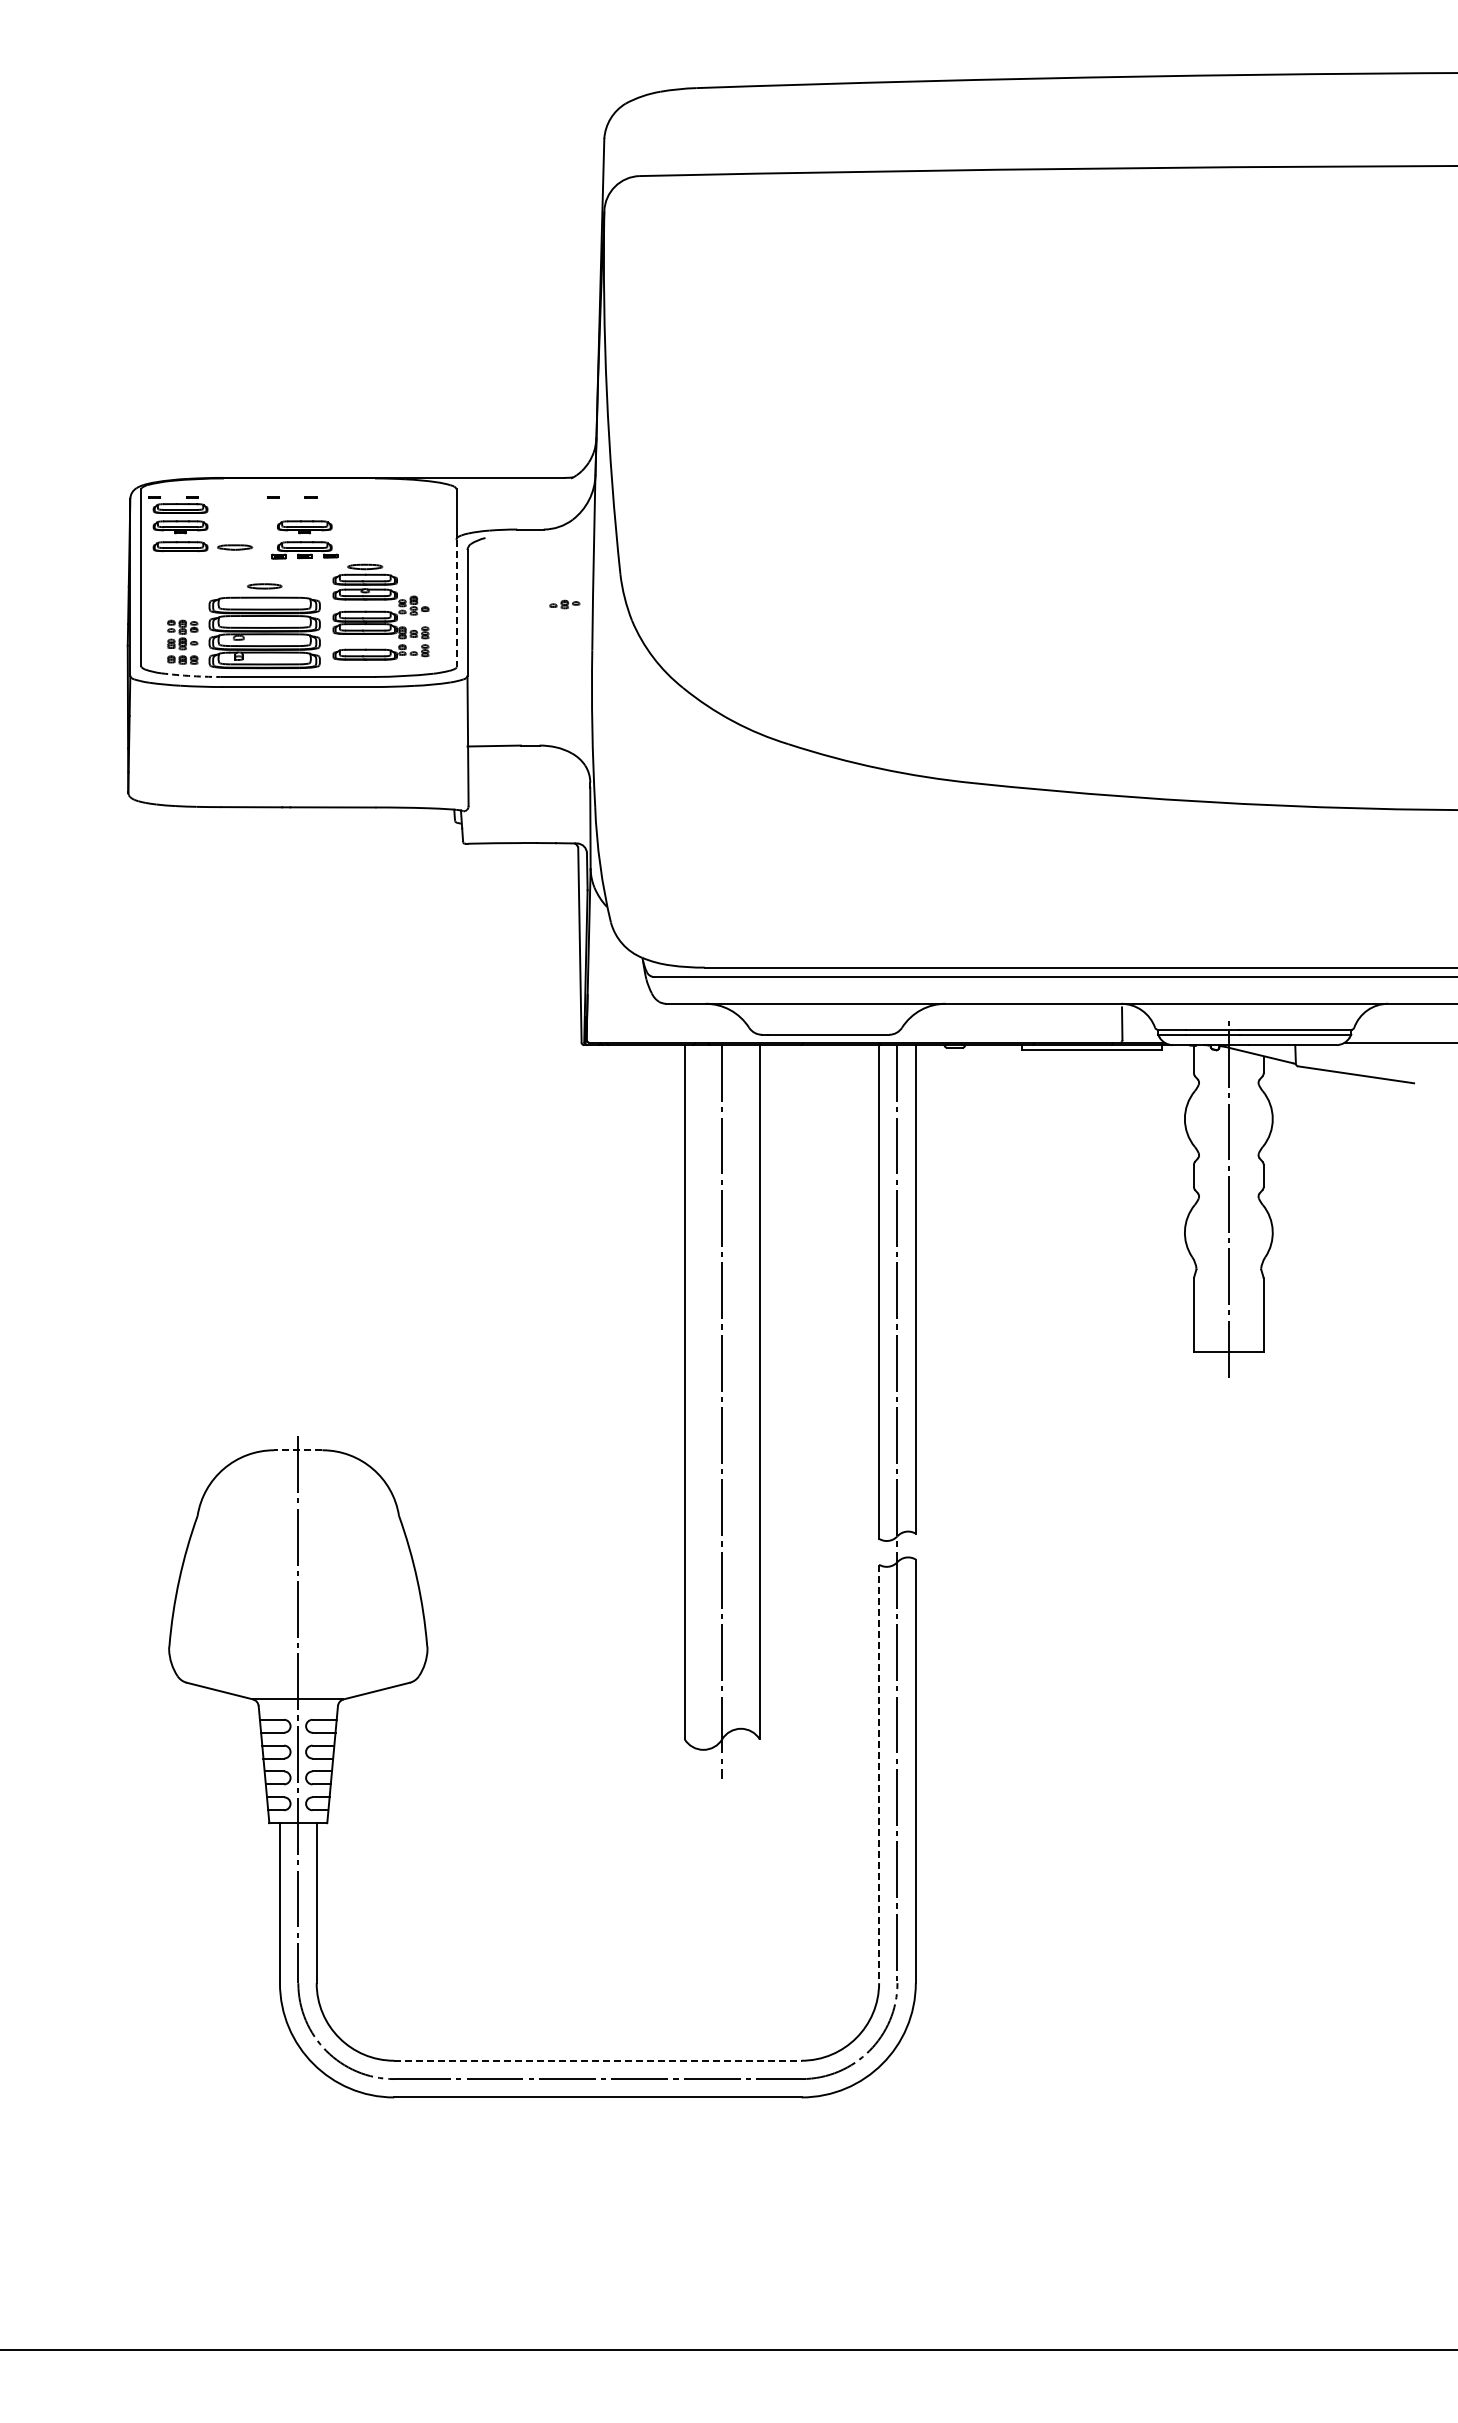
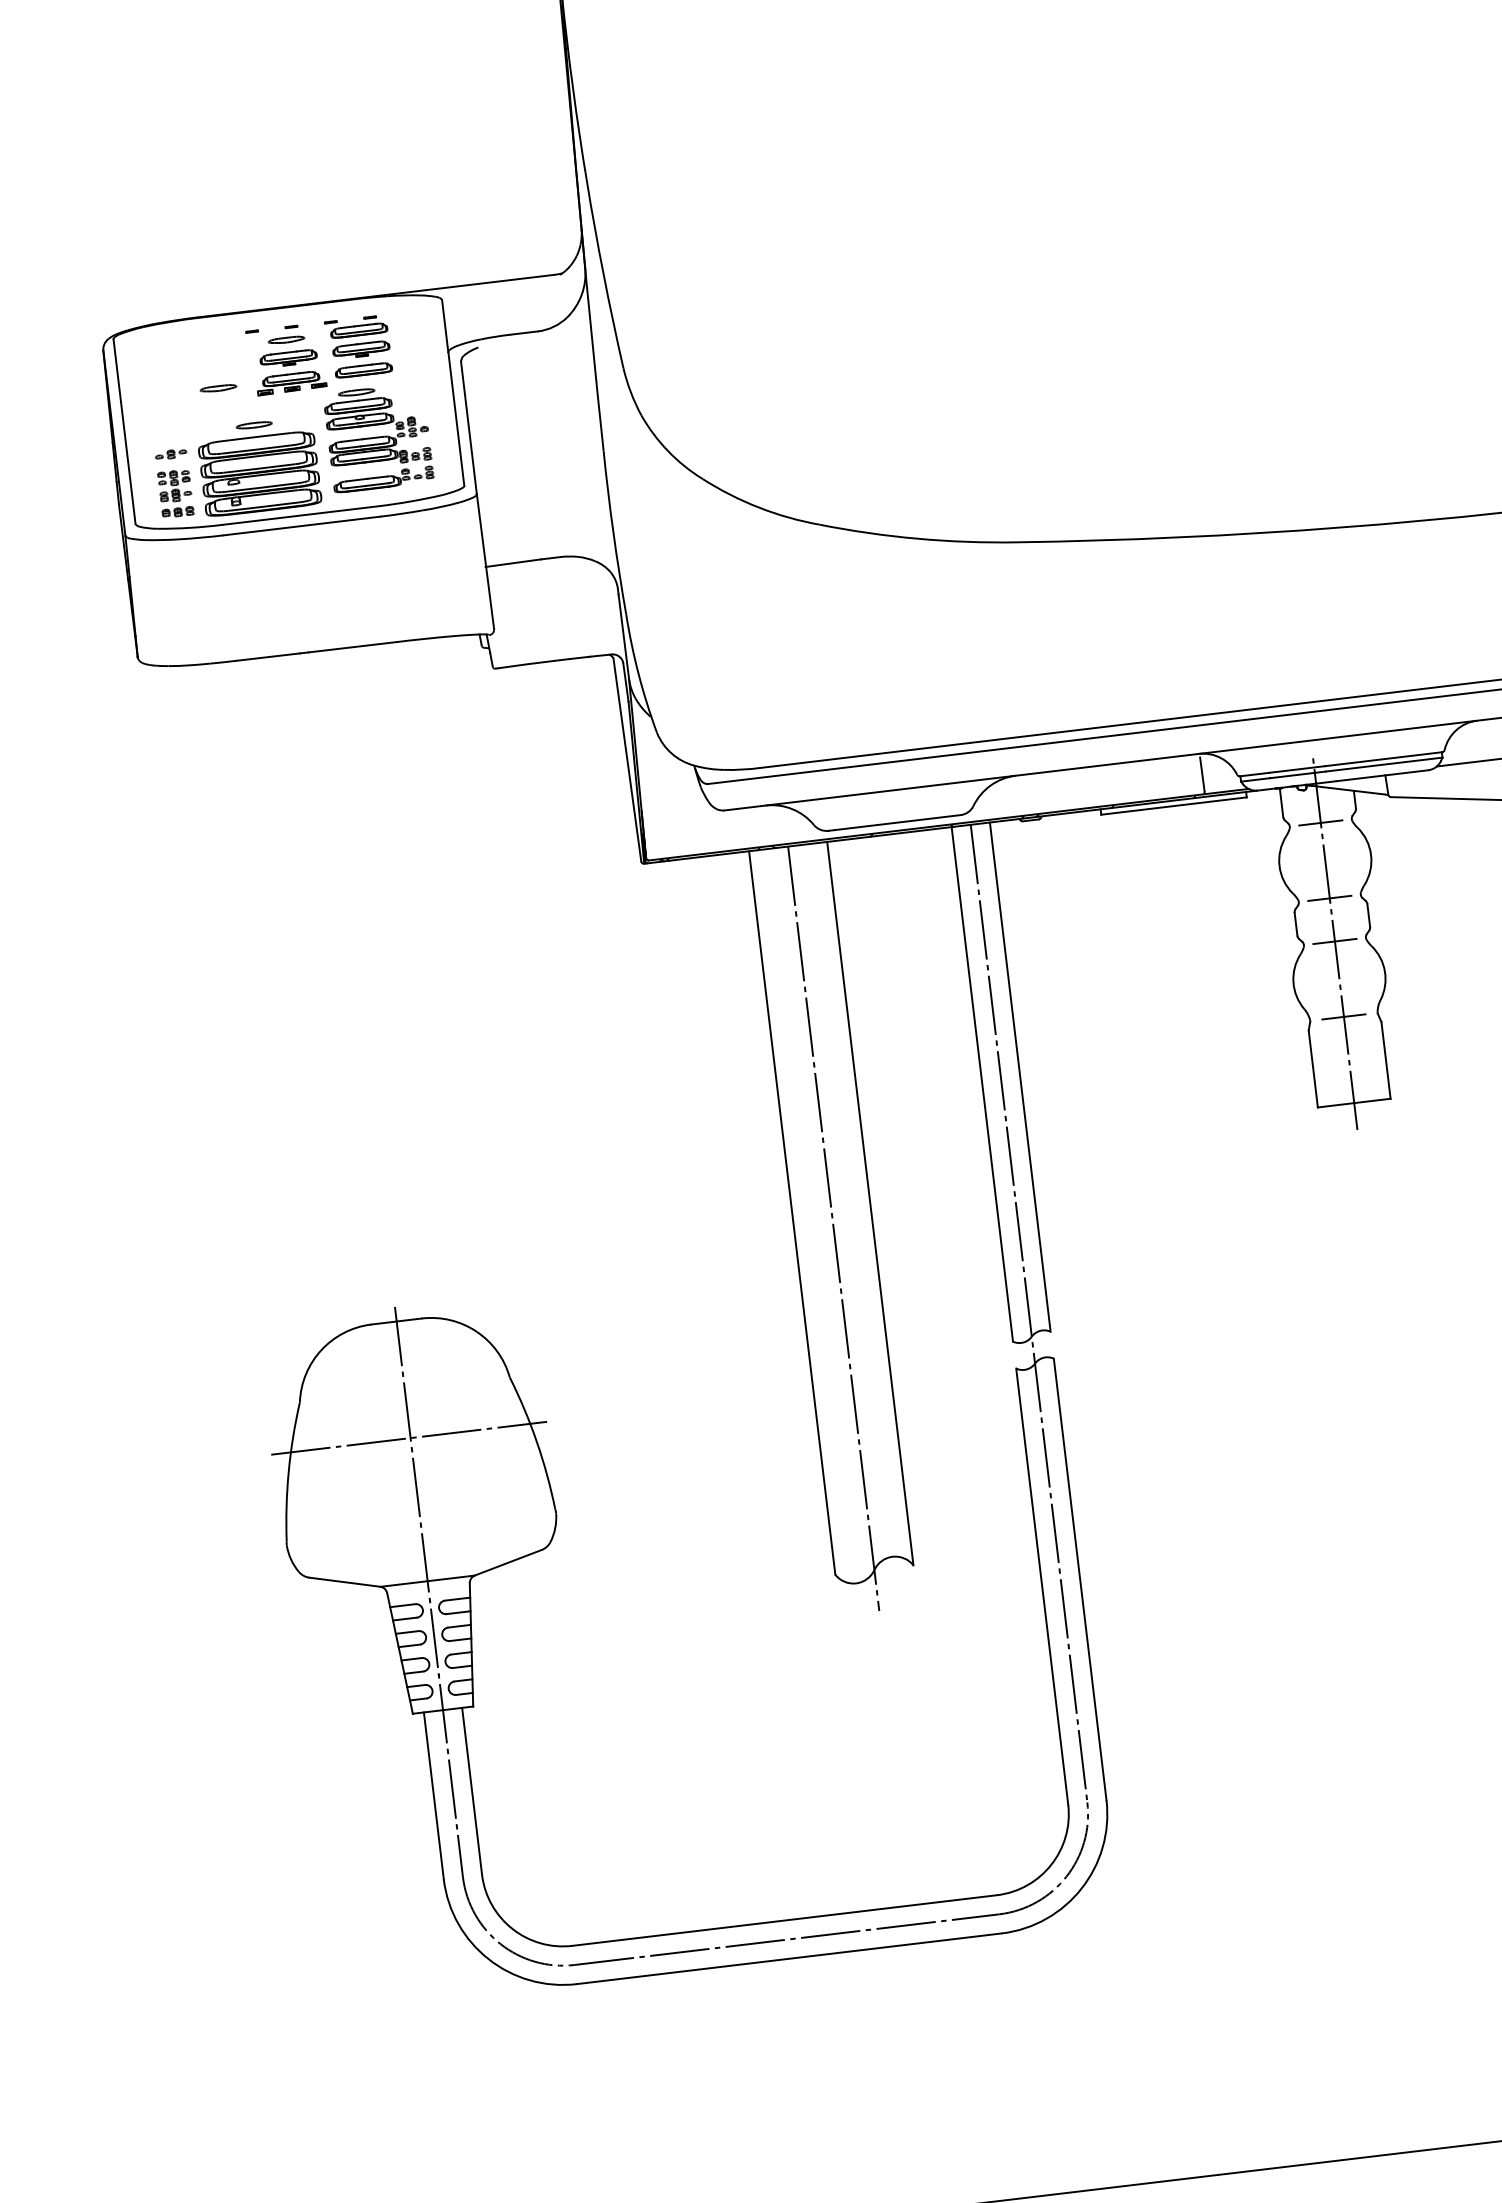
part: (304, 509) -> (286, 340), added
part: (178, 524) -> (358, 347), moved
line: (456, 603) -> (456, 419), dashed -> solid
part: (564, 604) -> (170, 454), moved
arc: (192, 676) -> (190, 528), dashed -> solid
line: (1228, 1082) -> (1320, 822), added
line: (1228, 1155) -> (1329, 898), added
line: (1228, 1196) -> (1334, 941), added
line: (1228, 1268) -> (1343, 1016), added
line: (297, 1450) -> (395, 1321), dashed -> solid
line: (296, 1562) -> (408, 1438), added
line: (879, 1774) -> (1042, 1587), dashed -> solid
line: (597, 2060) -> (784, 1920), dashed -> solid

